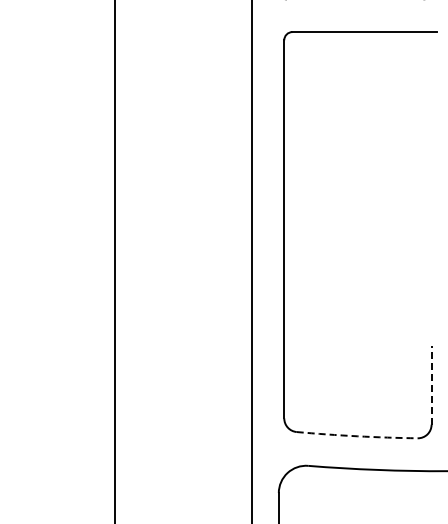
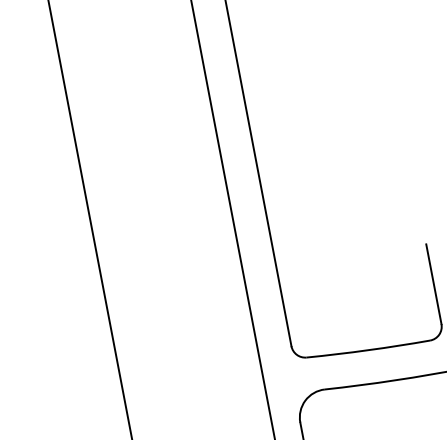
line: (431, 384) -> (433, 283), dashed -> solid
arc: (357, 436) -> (368, 350), dashed -> solid

